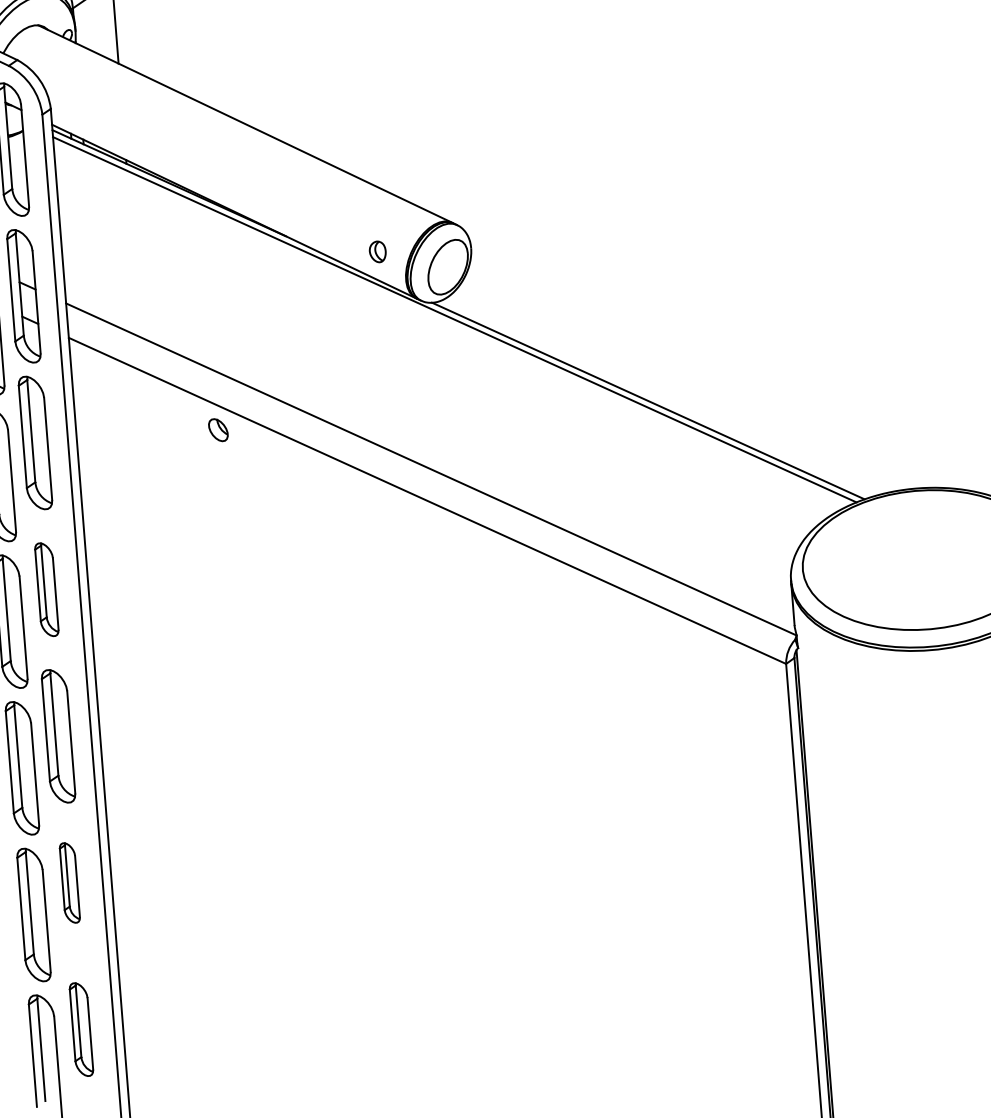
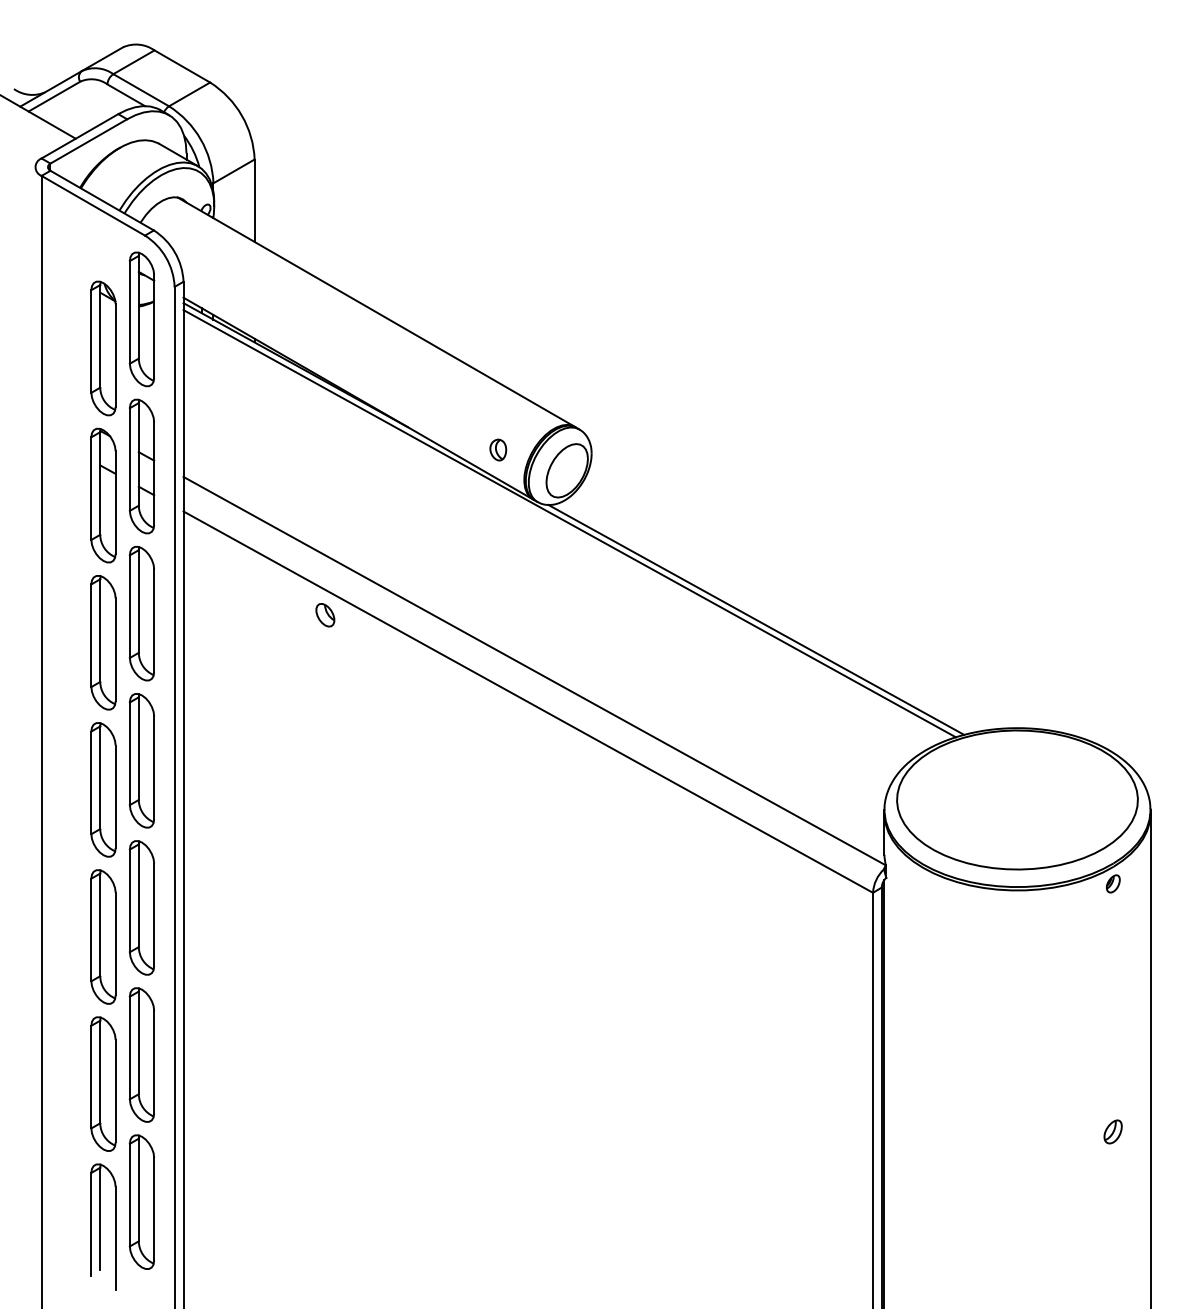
part: (46, 589) -> (141, 760), size x1.43
part: (69, 882) -> (141, 1054), size x1.67
part: (81, 1029) -> (141, 1201), size x1.43

